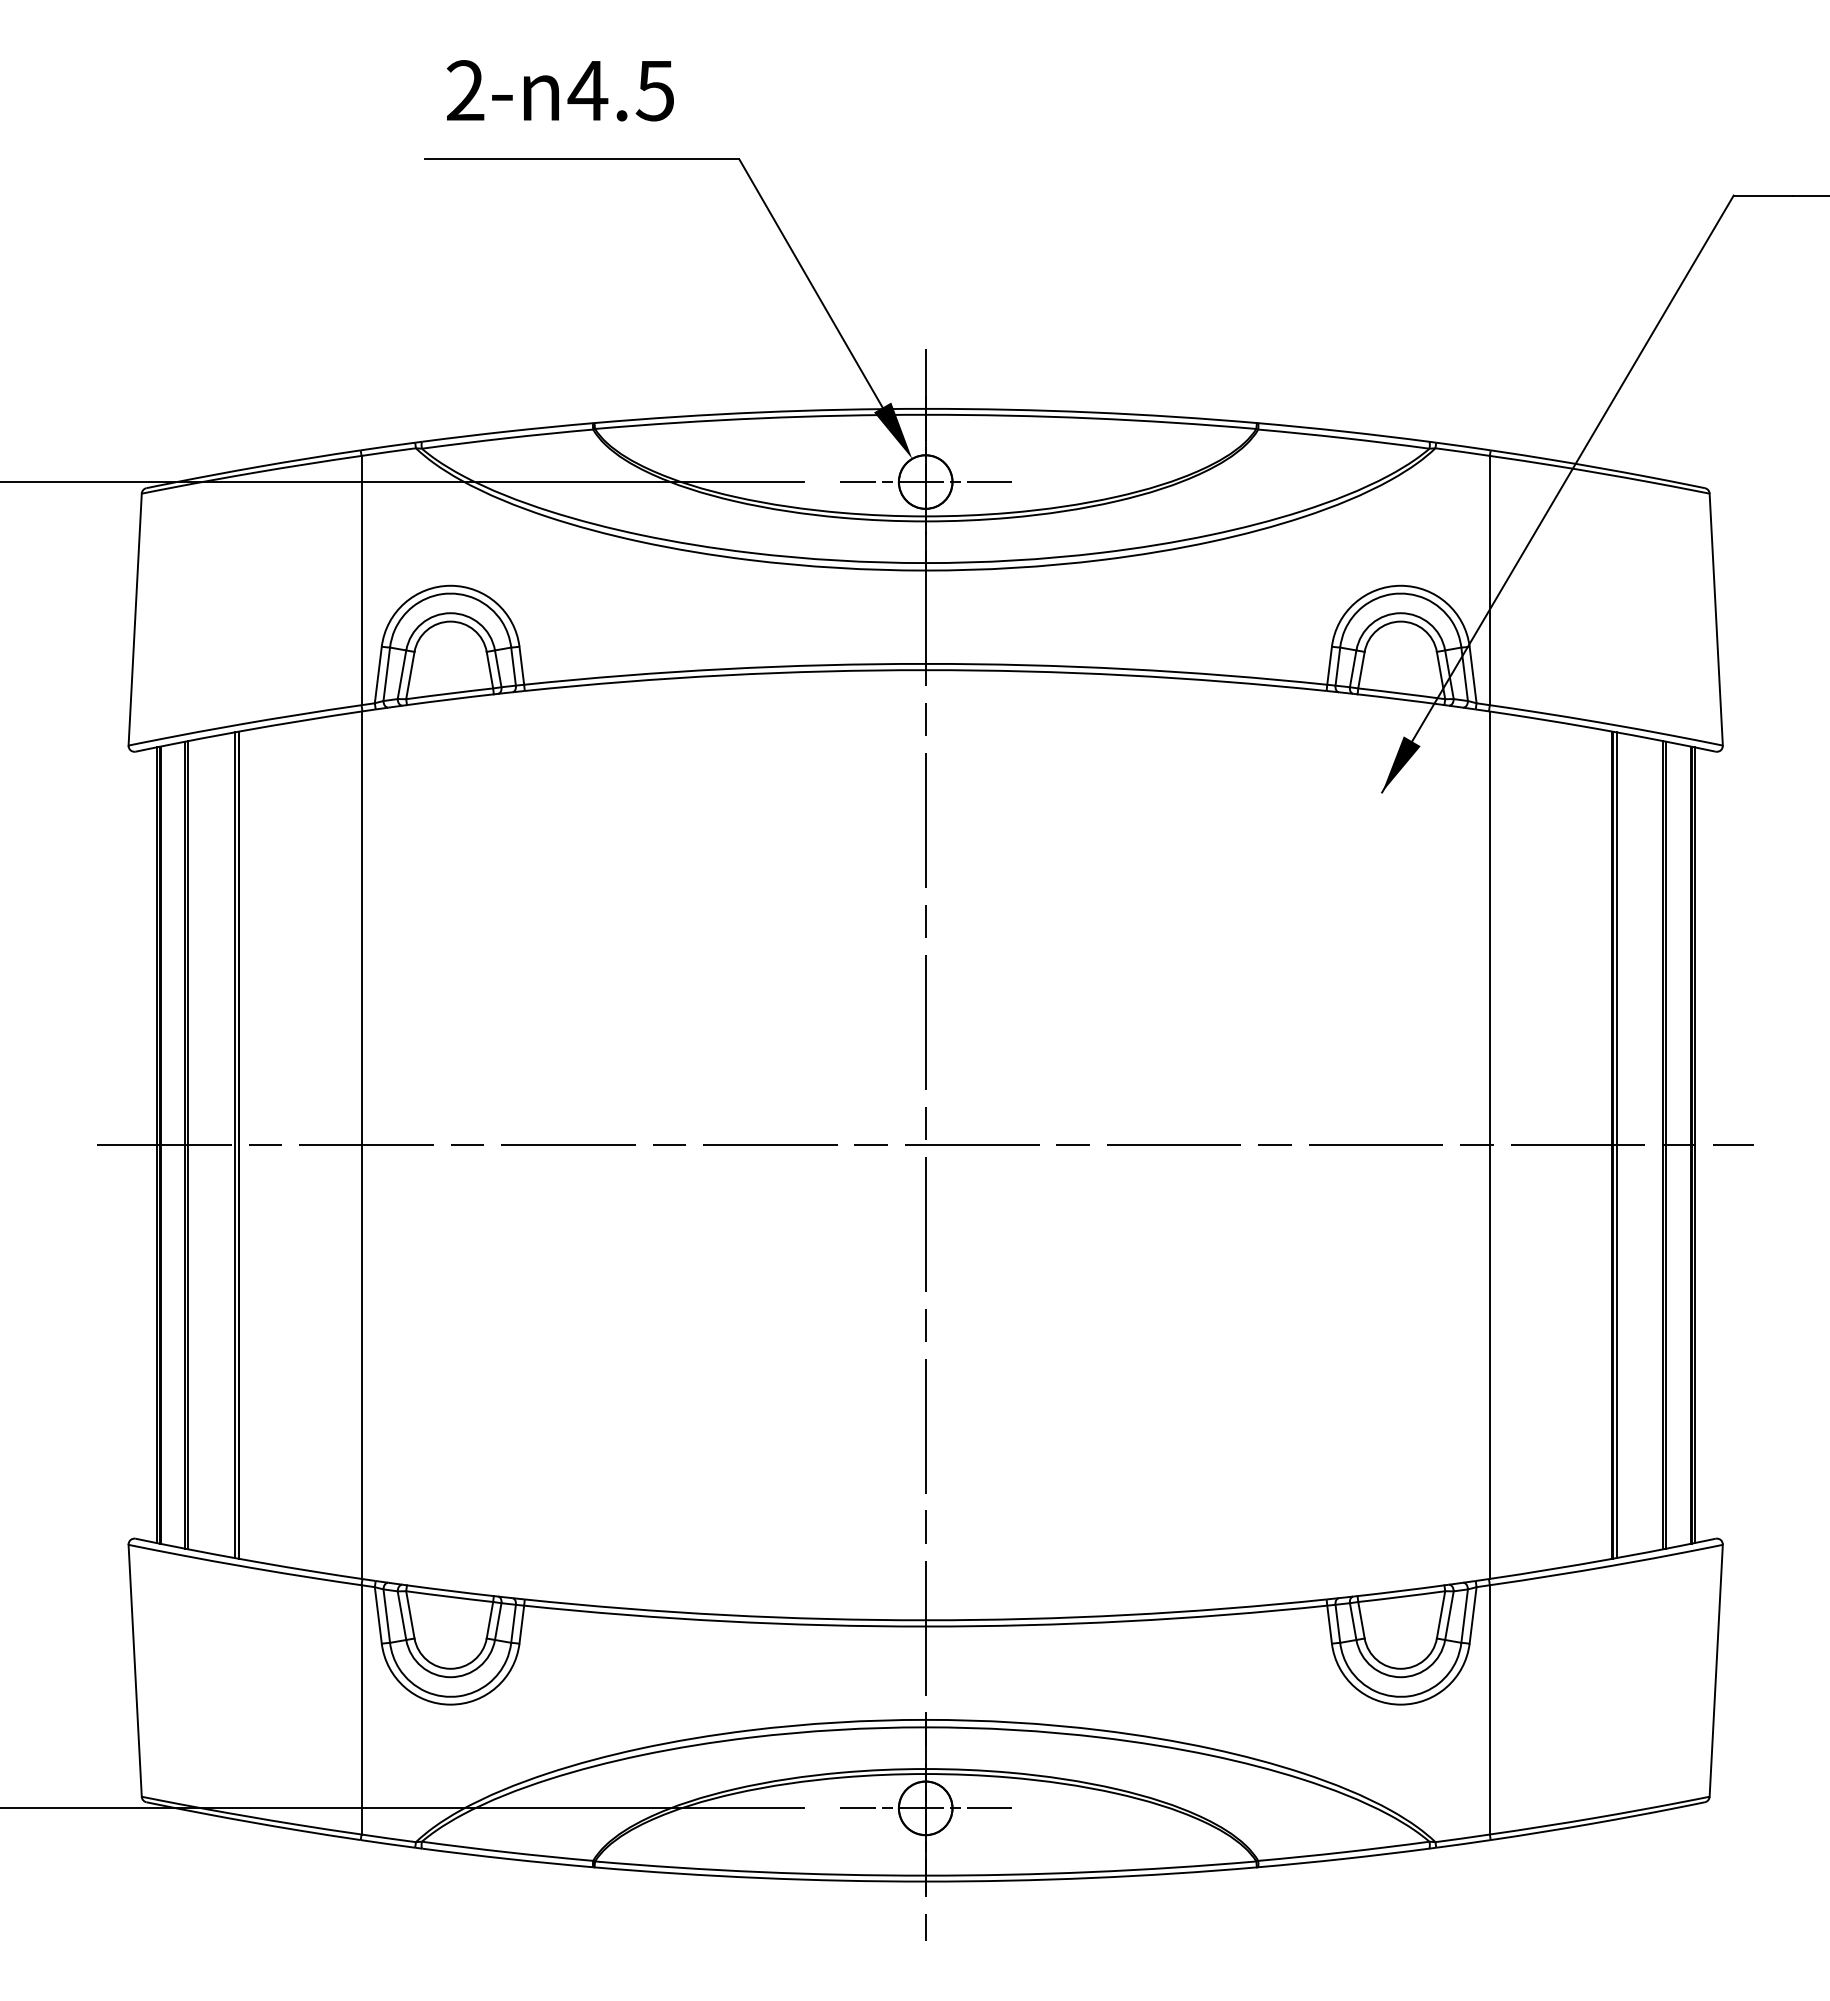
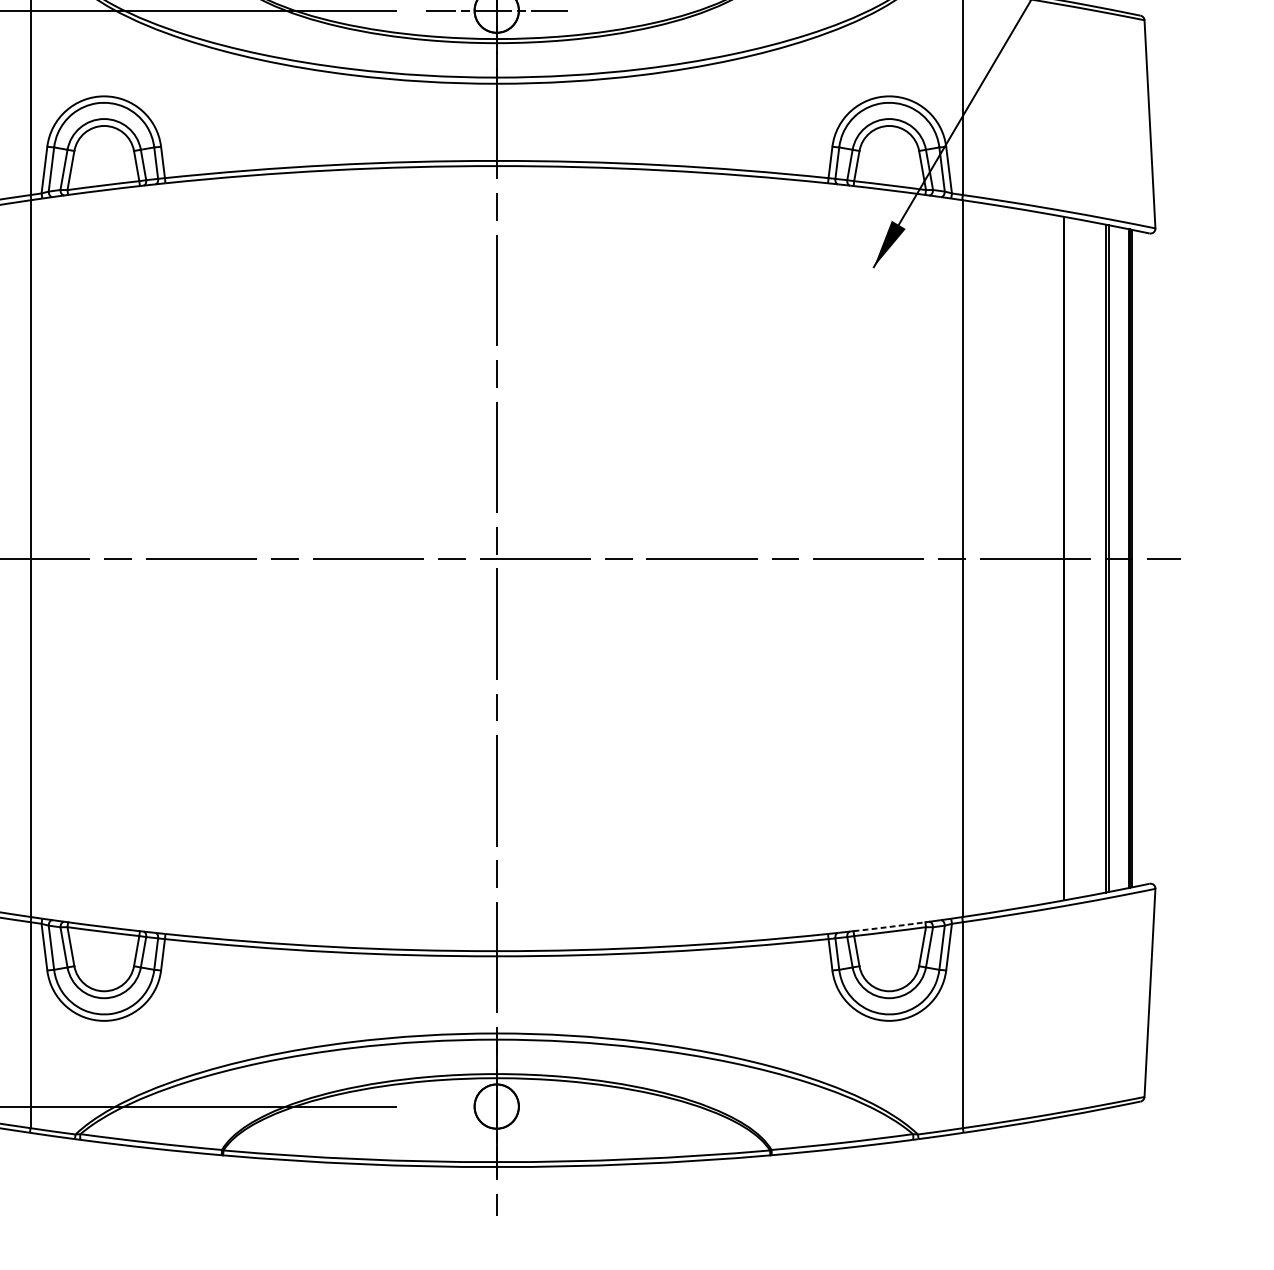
line: (1616, 1145) -> (1067, 558), removed
arc: (1401, 1590) -> (889, 926), solid -> dashed
line: (925, 1808) -> (496, 1106), removed

